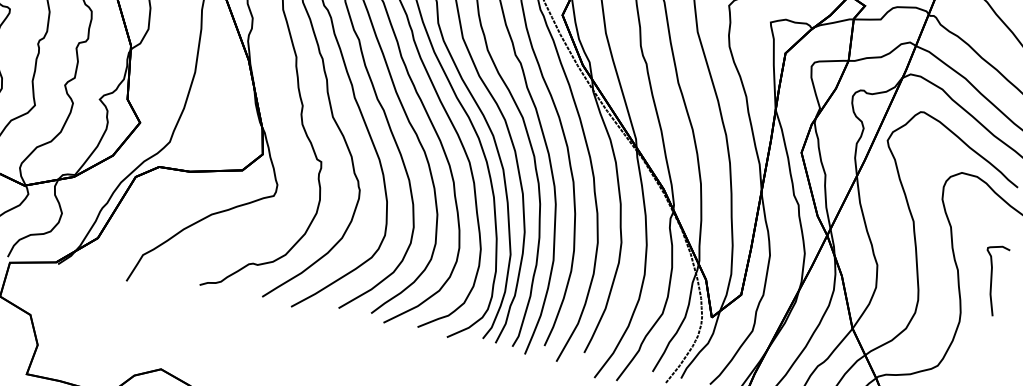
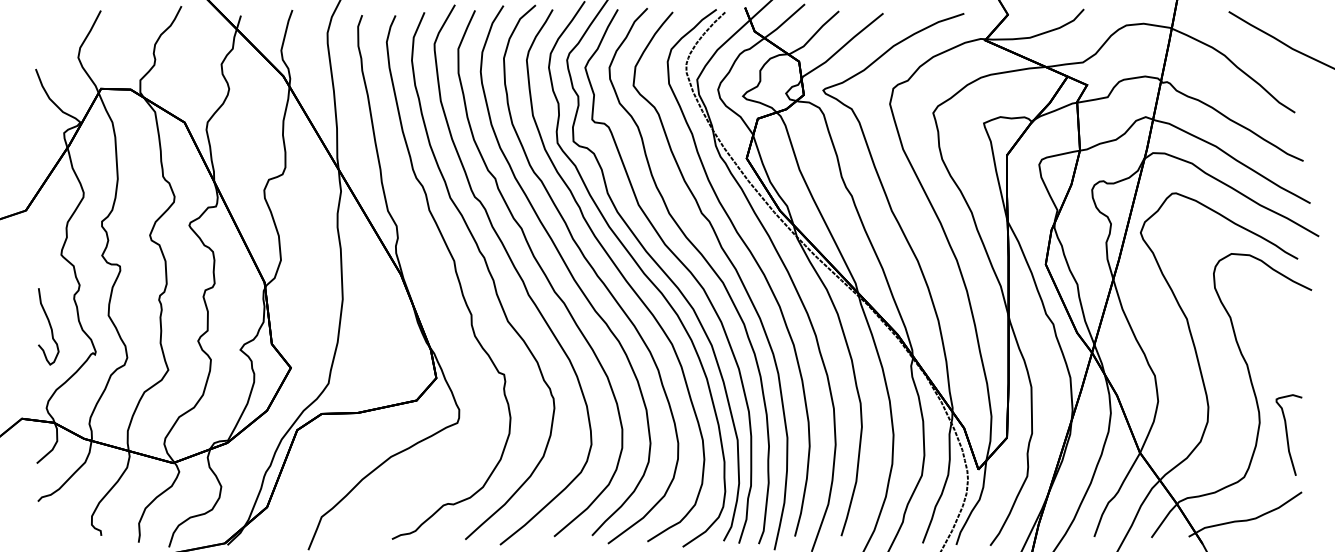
curve: (991, 279) -> (1287, 434), moved

